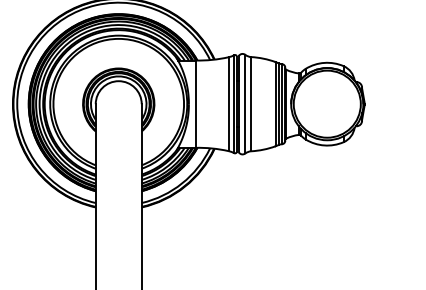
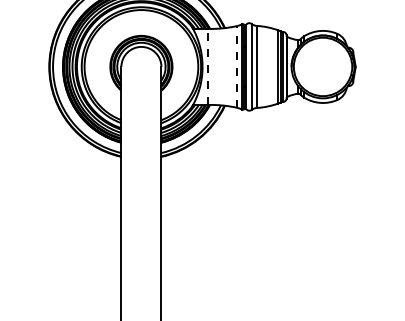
line: (195, 103) -> (208, 66), solid -> dashed
line: (229, 103) -> (237, 66), solid -> dashed

